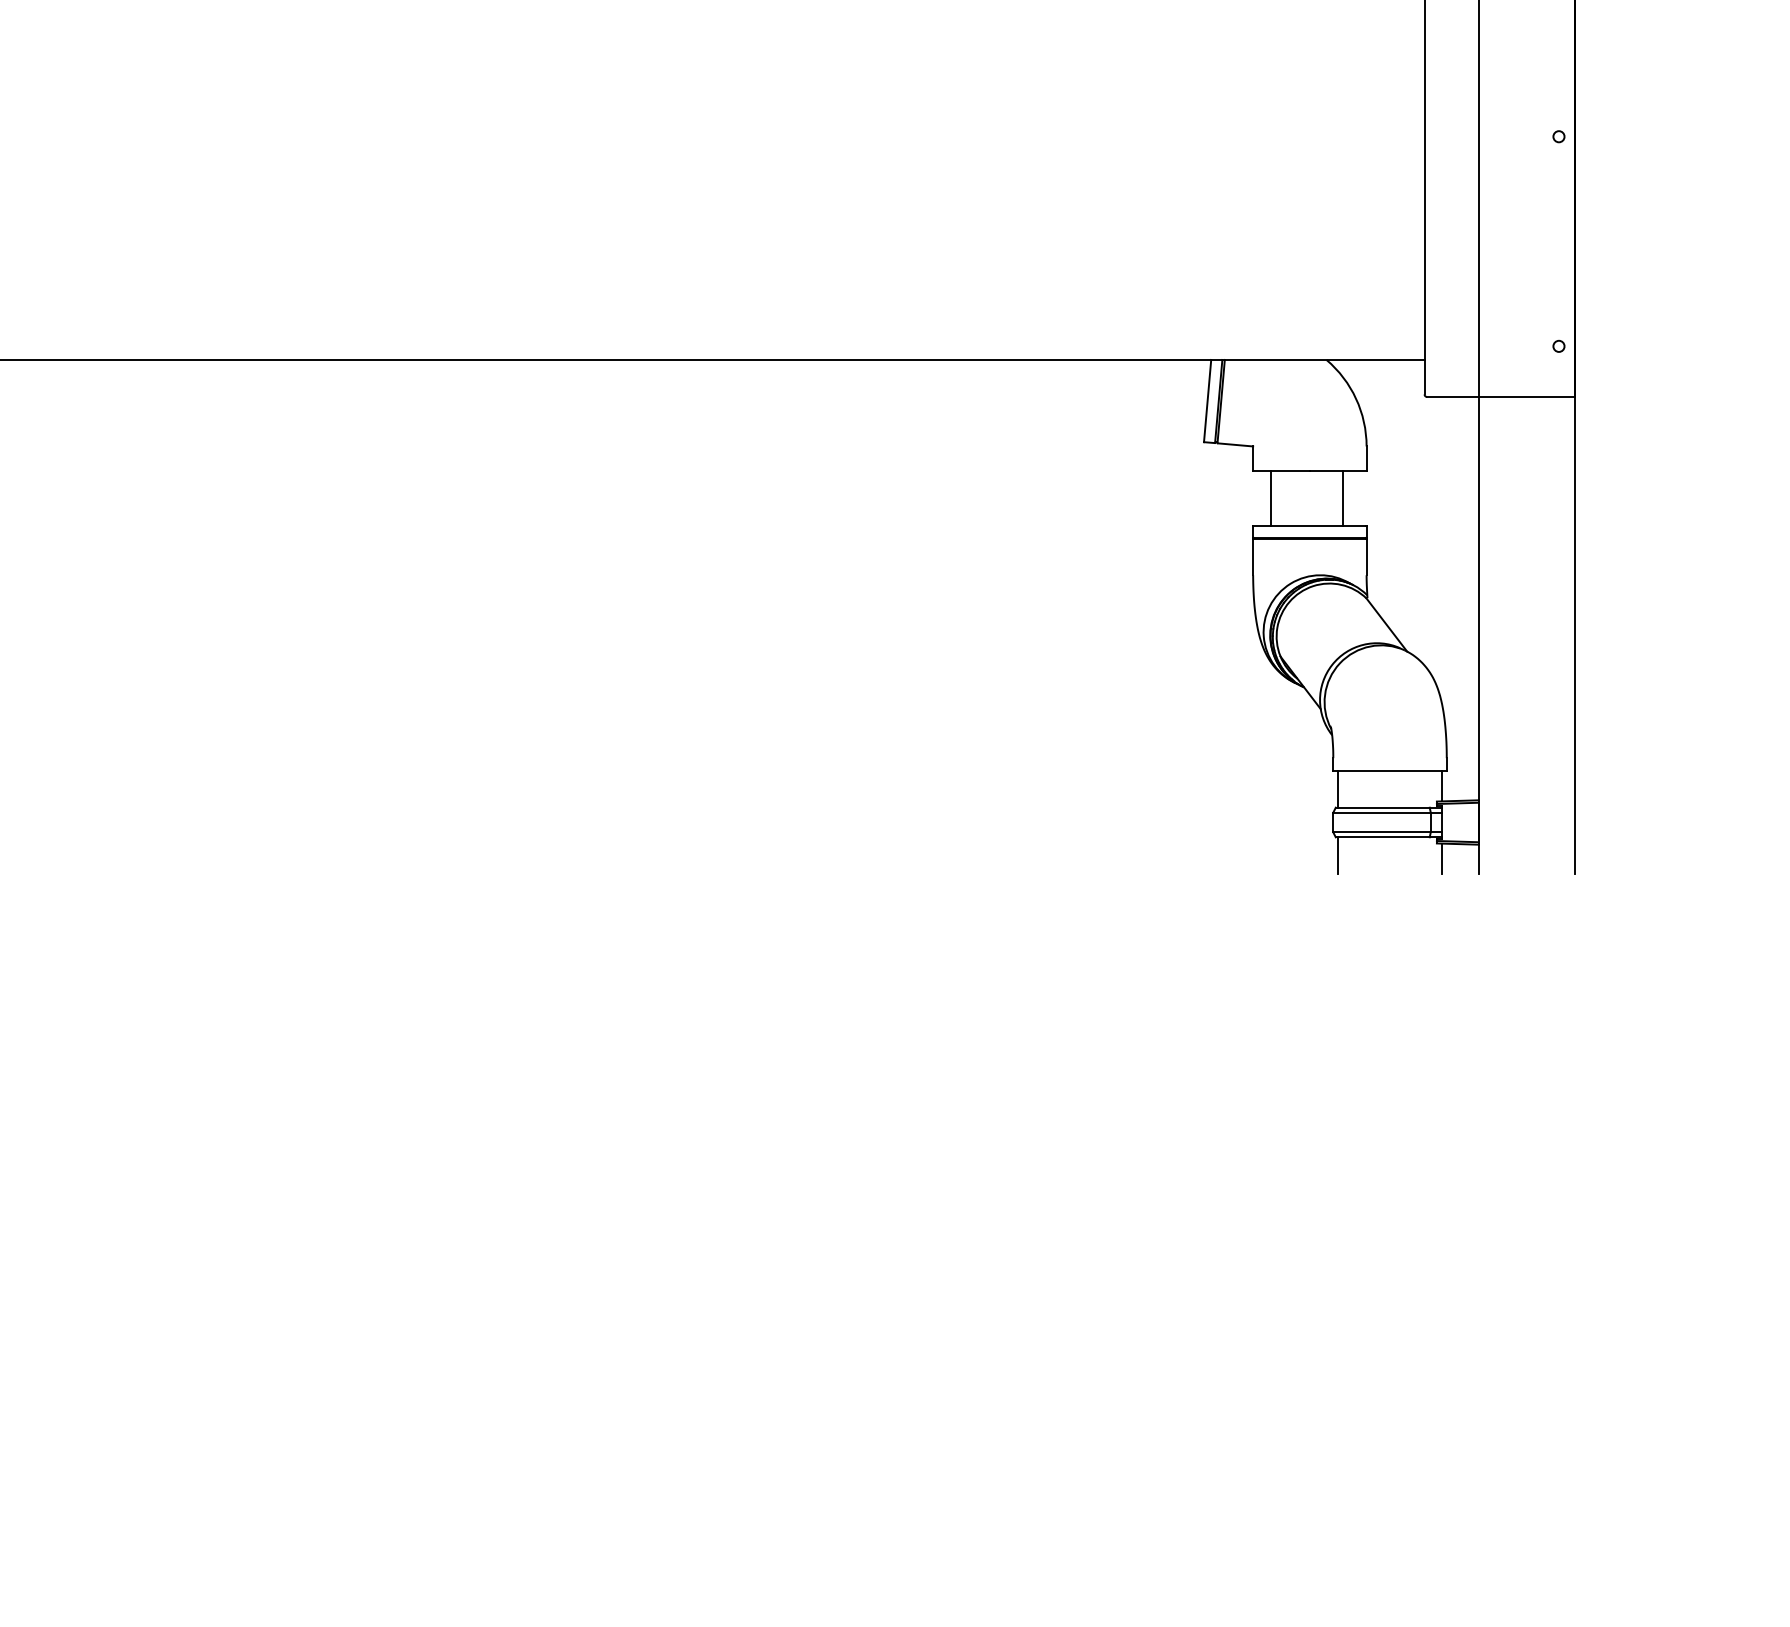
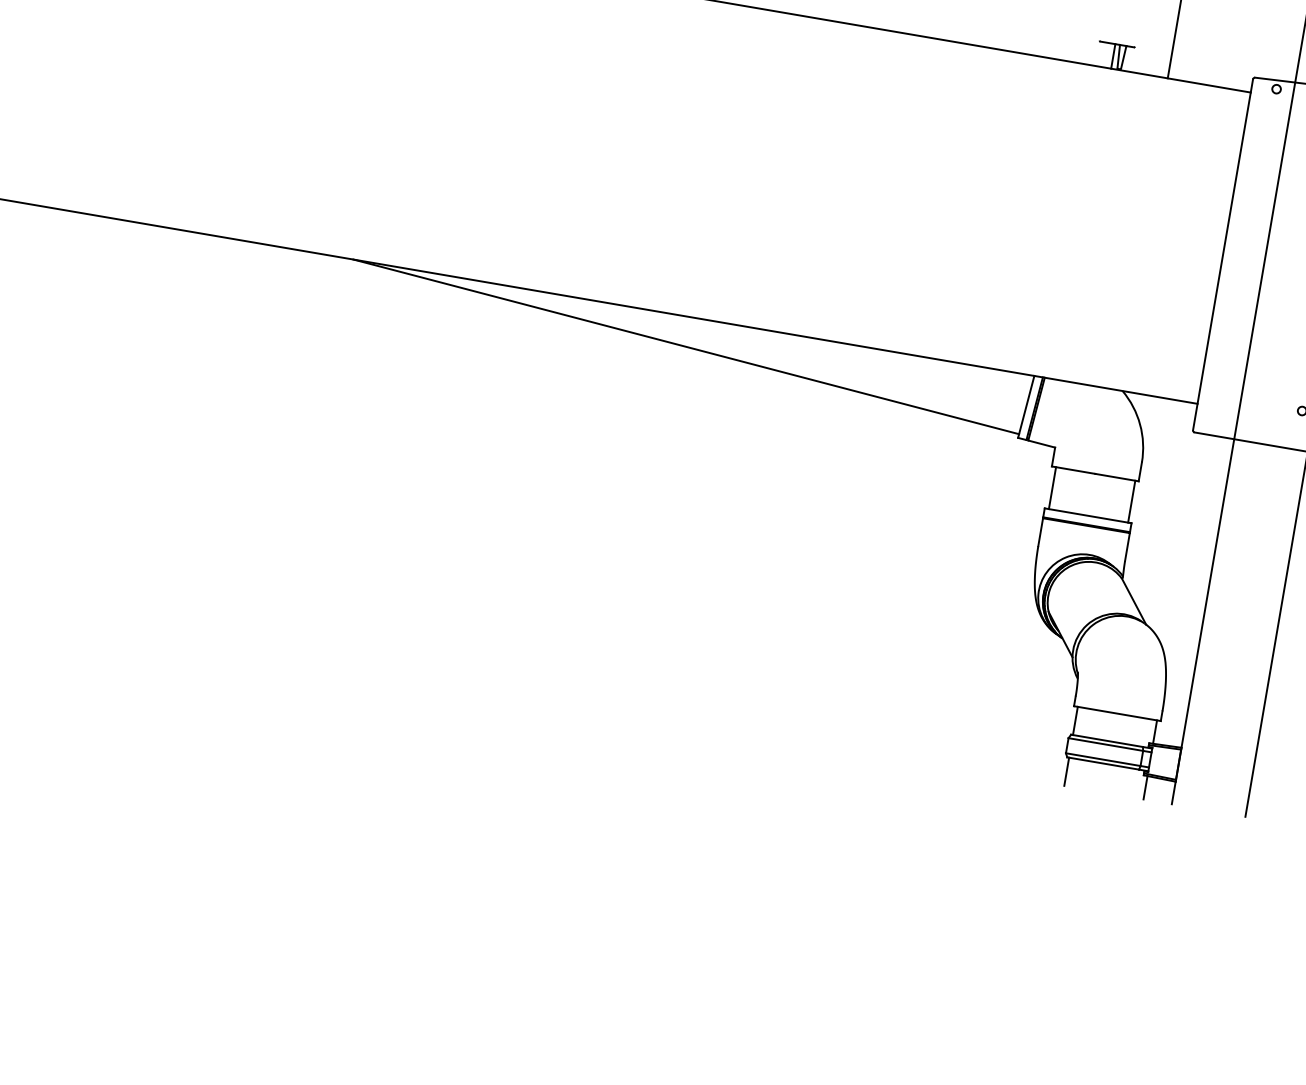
line: (762, 398) -> (686, 346), added
line: (1271, 498) -> (1131, 501), moved
line: (1342, 498) -> (1052, 488), moved

